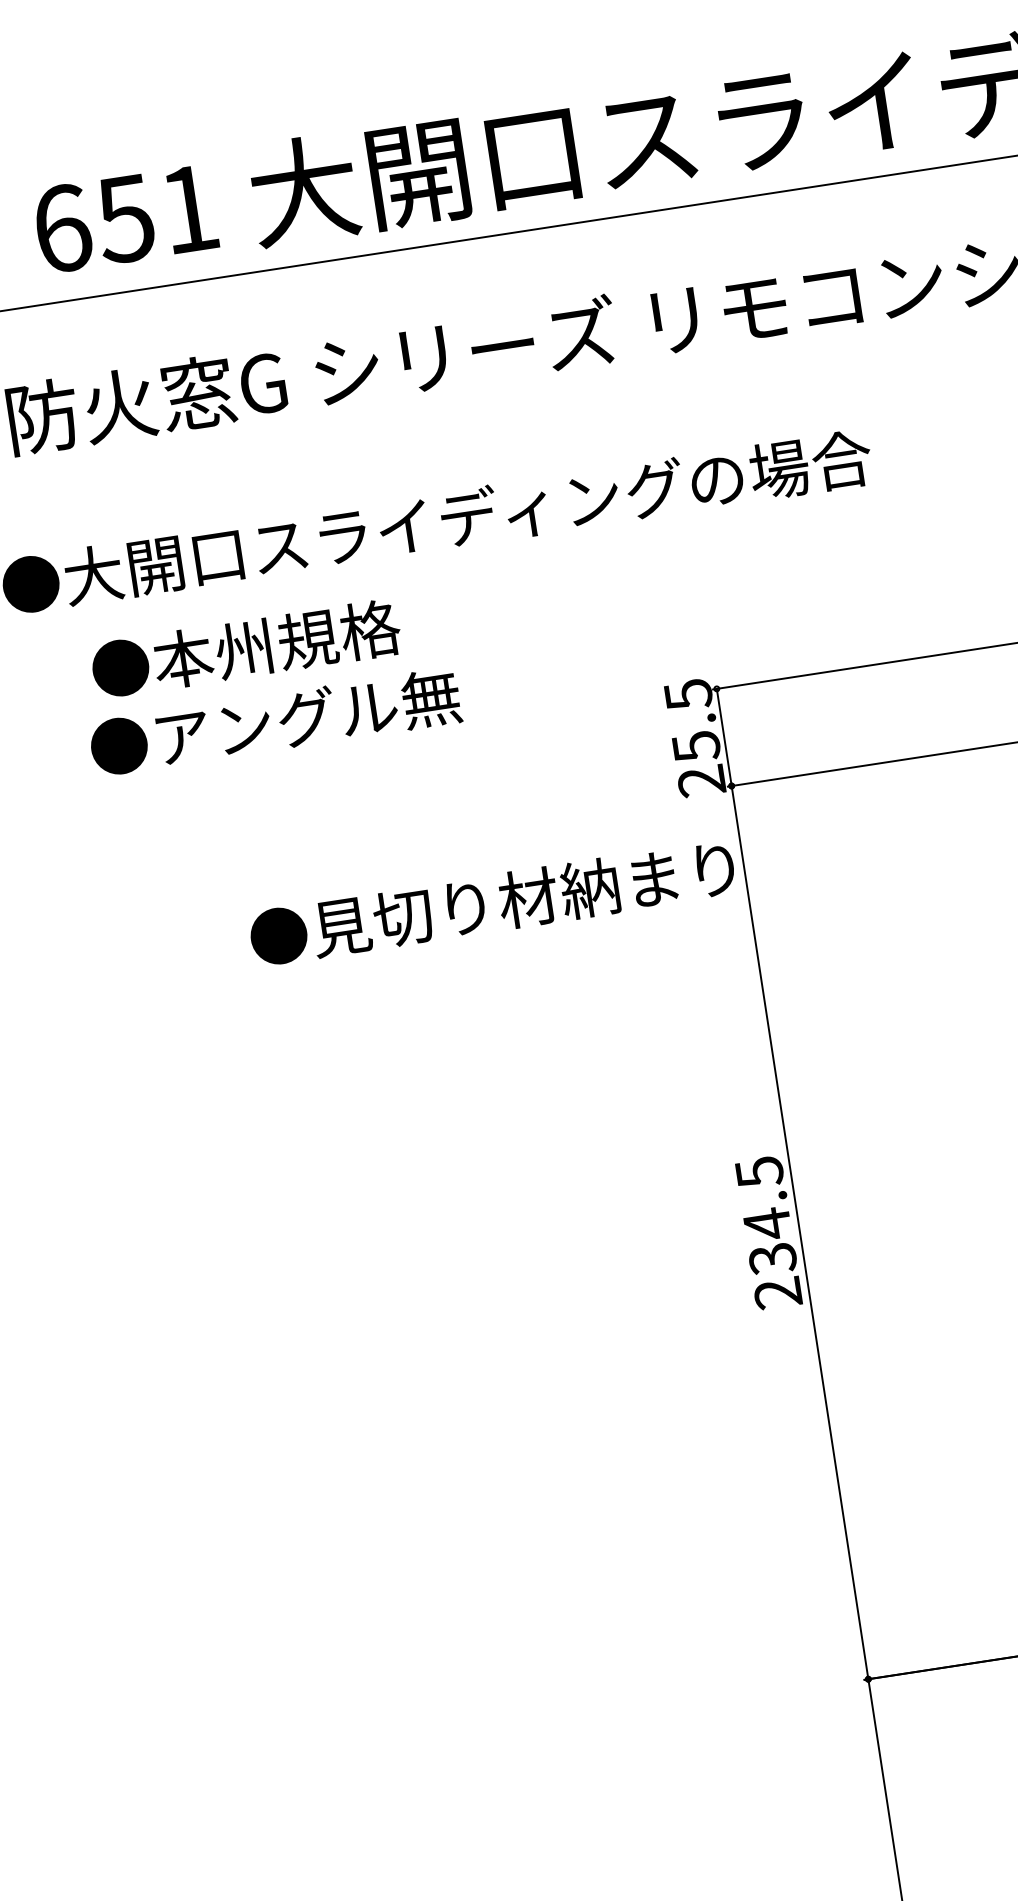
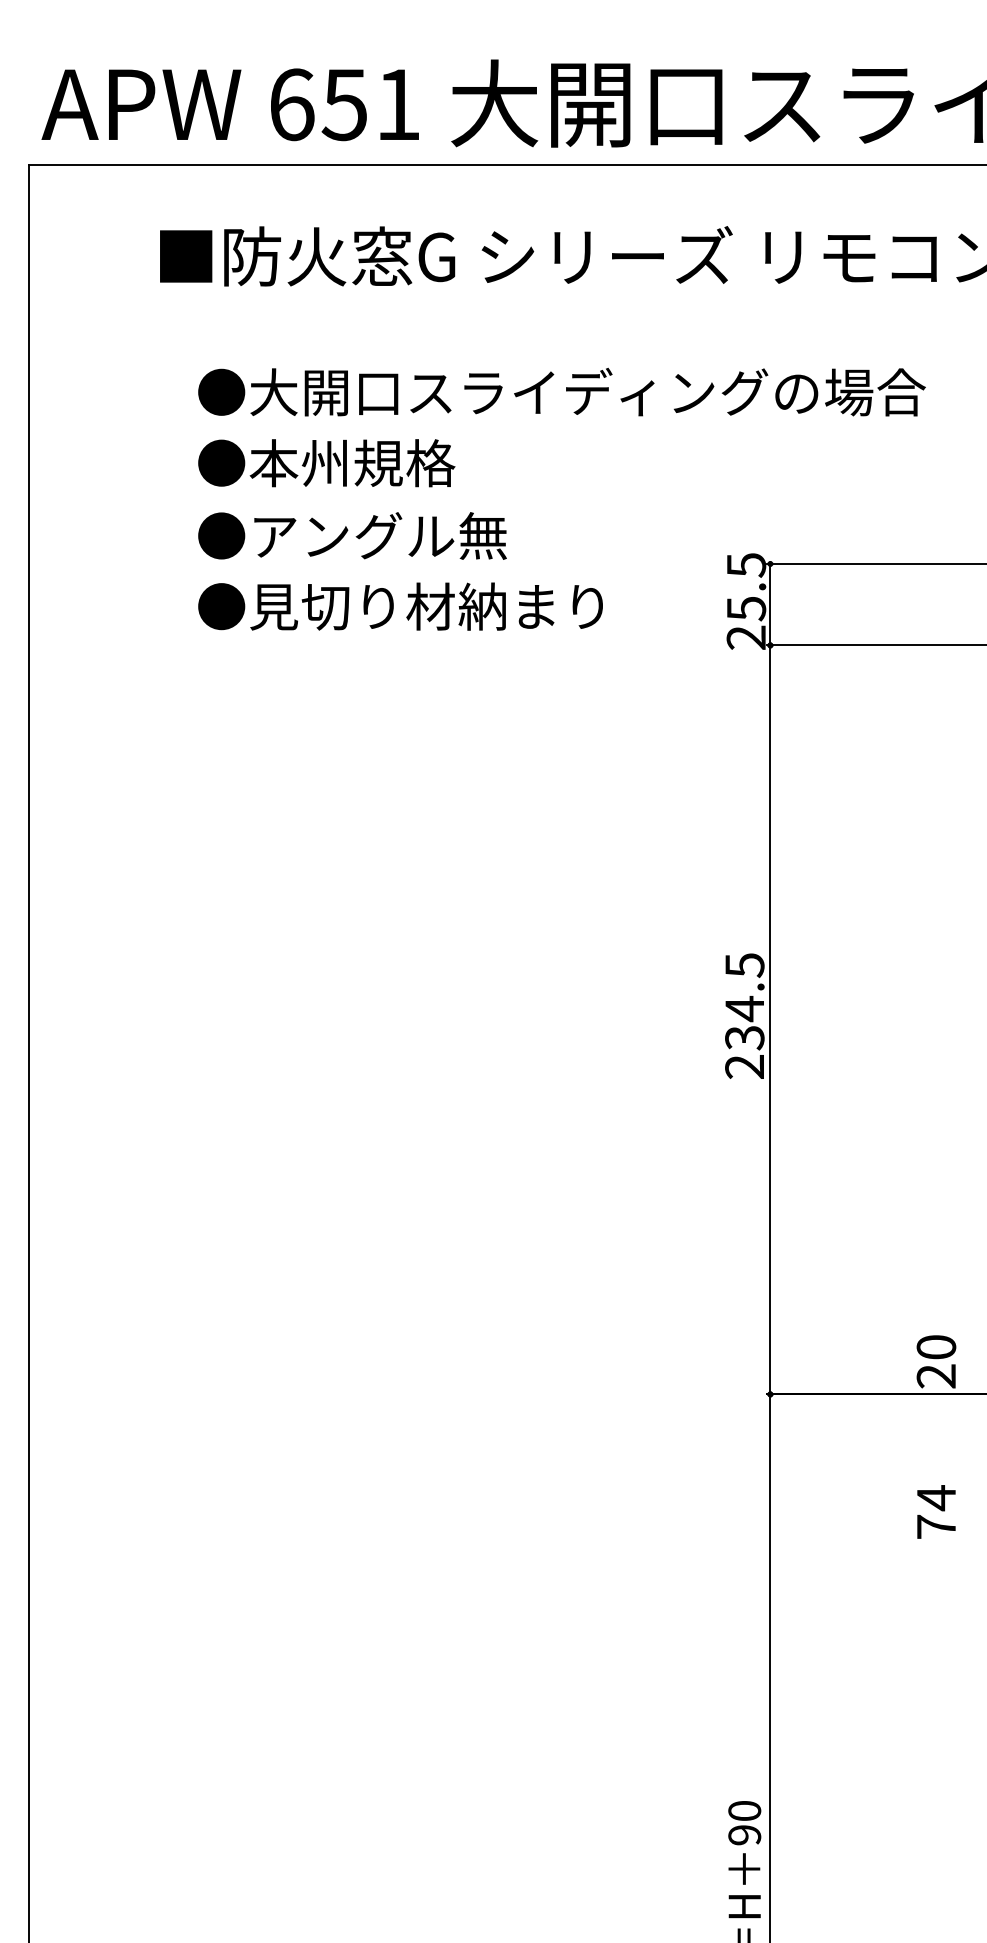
text: (245, 649) -> (326, 463), moved
text: (275, 721) -> (352, 535), moved
text: (492, 903) -> (400, 606), moved

